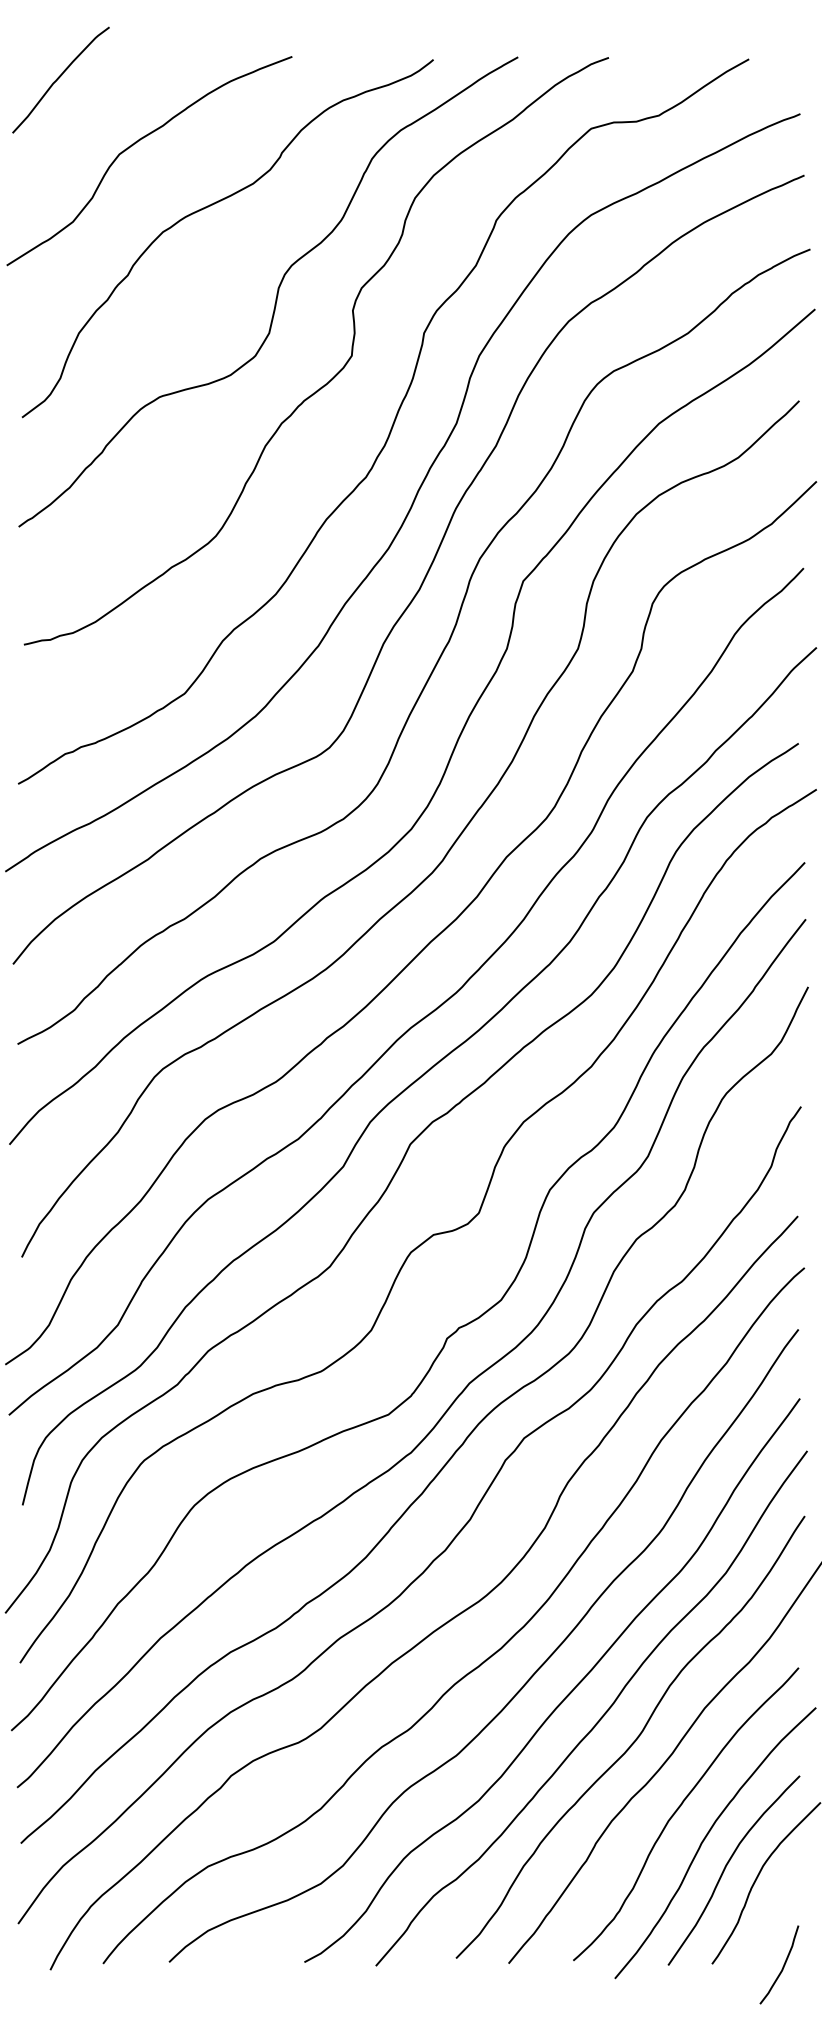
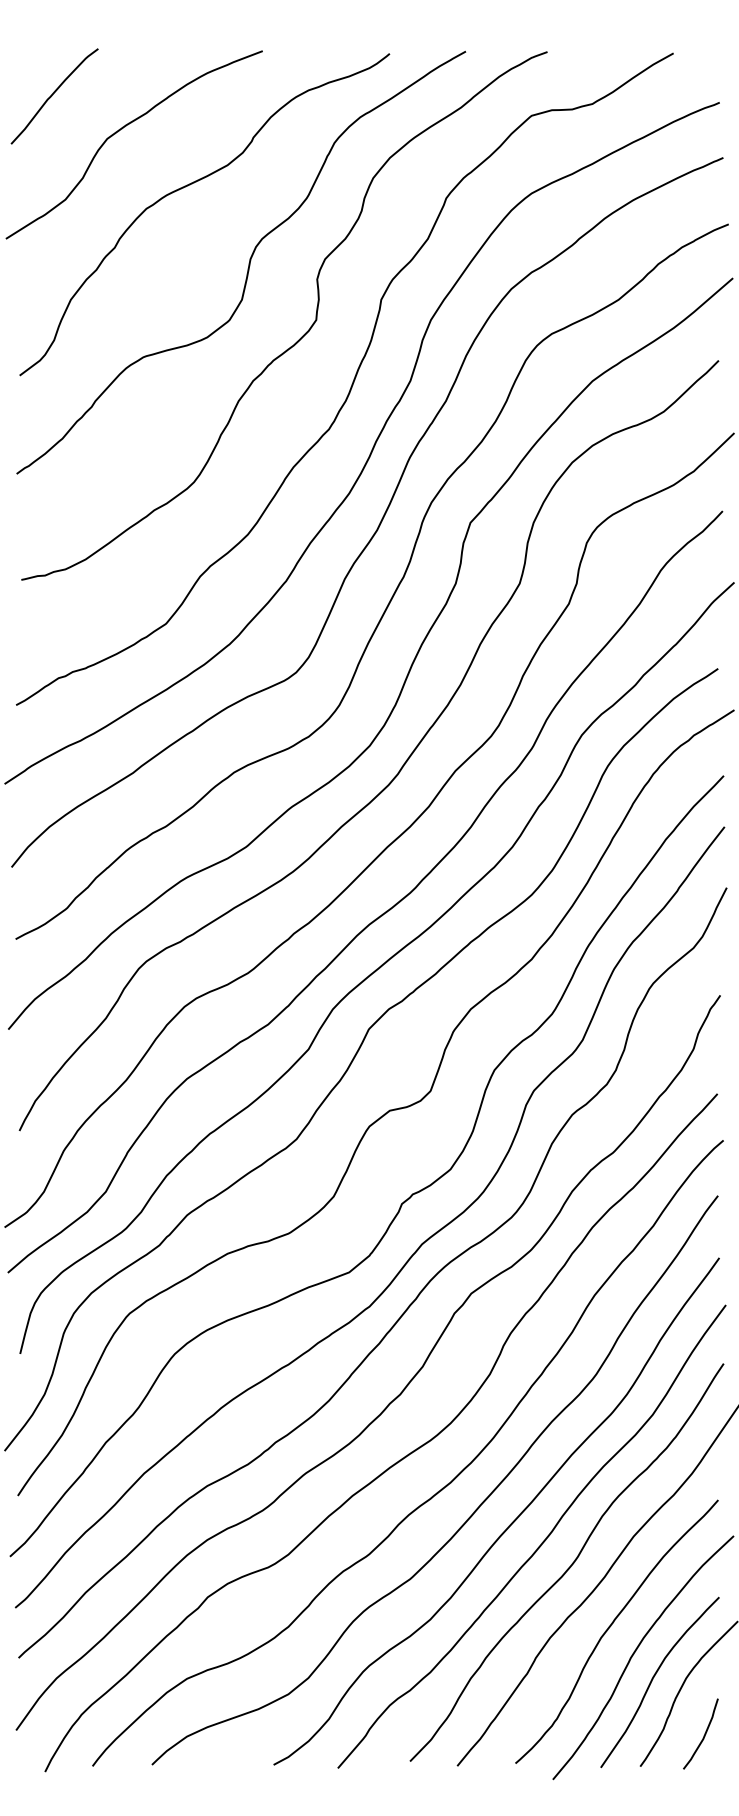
curve: (59, 78) -> (53, 94), moved
curve: (782, 1966) -> (703, 1735), moved

